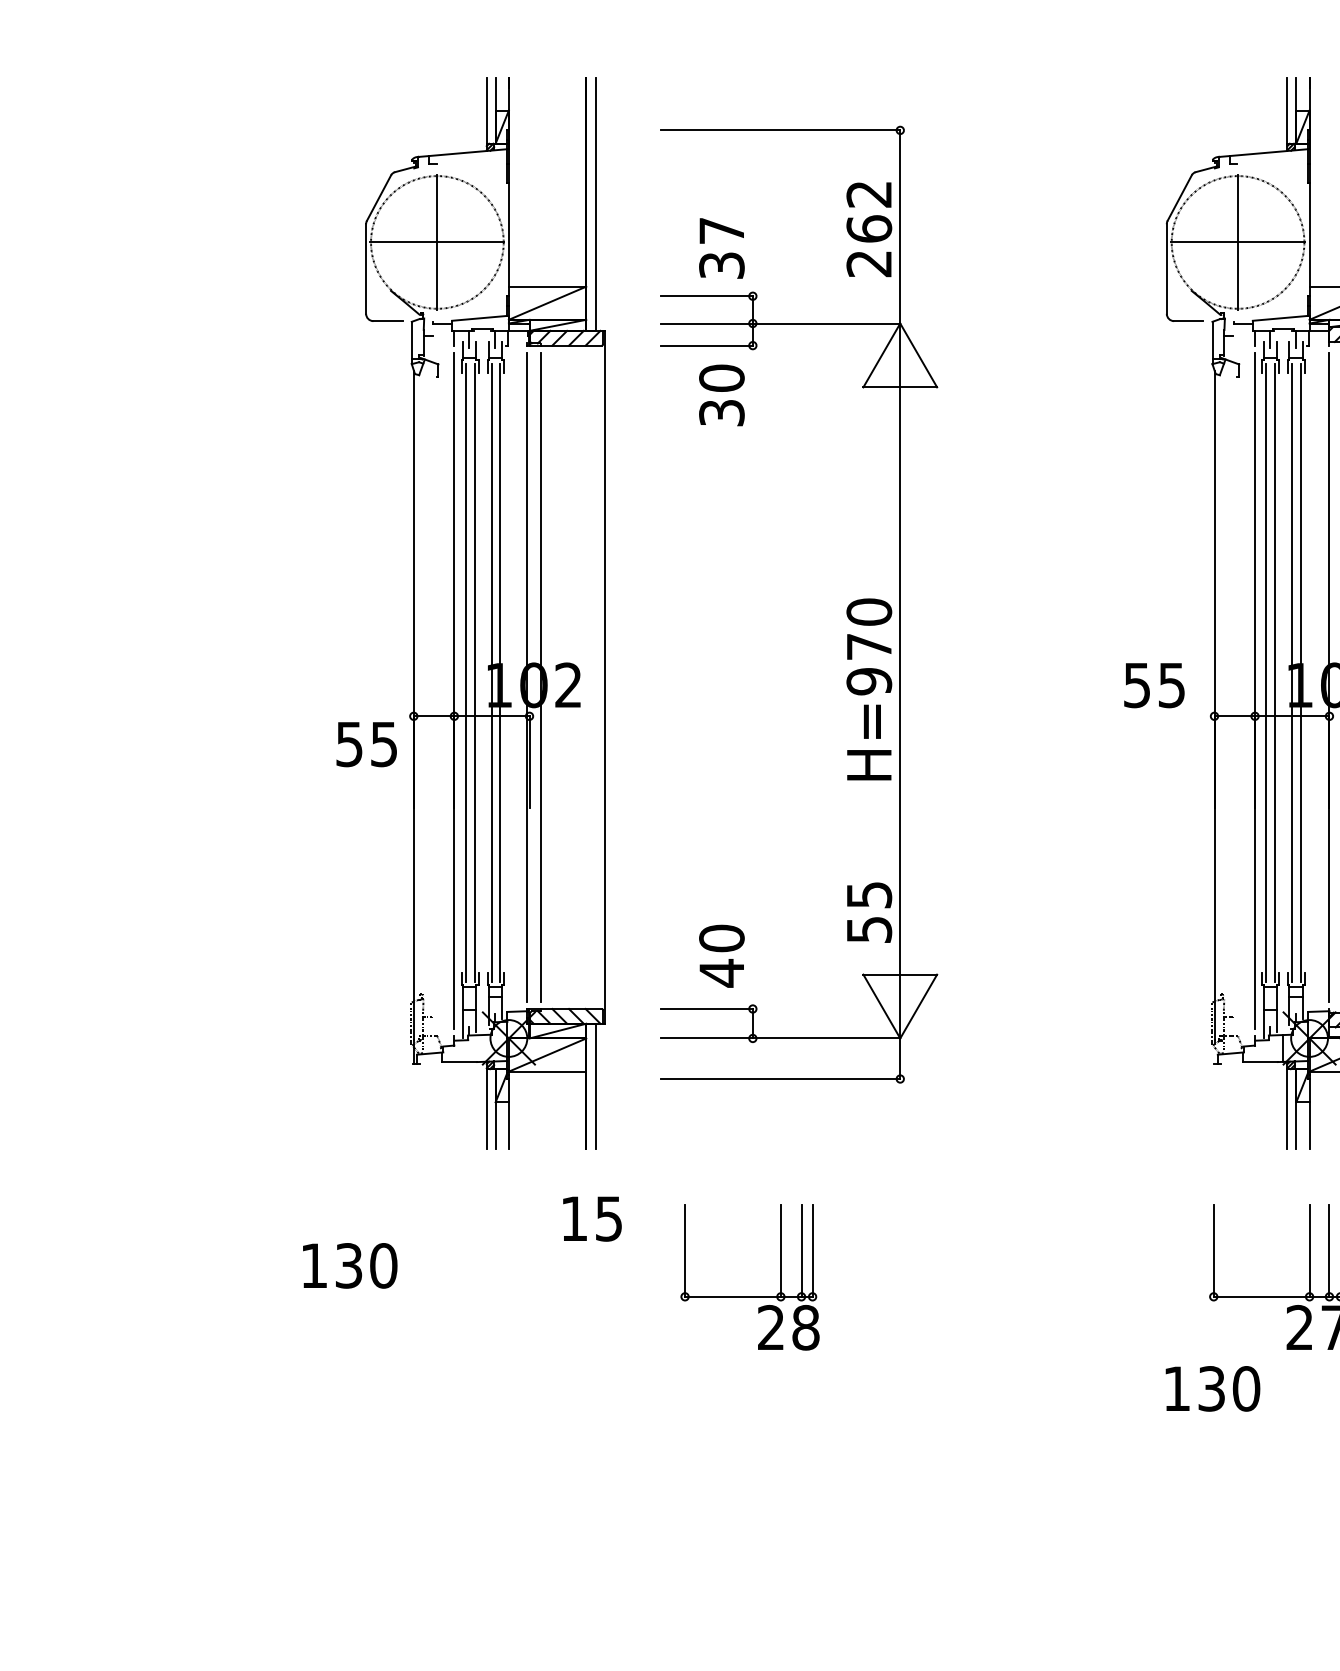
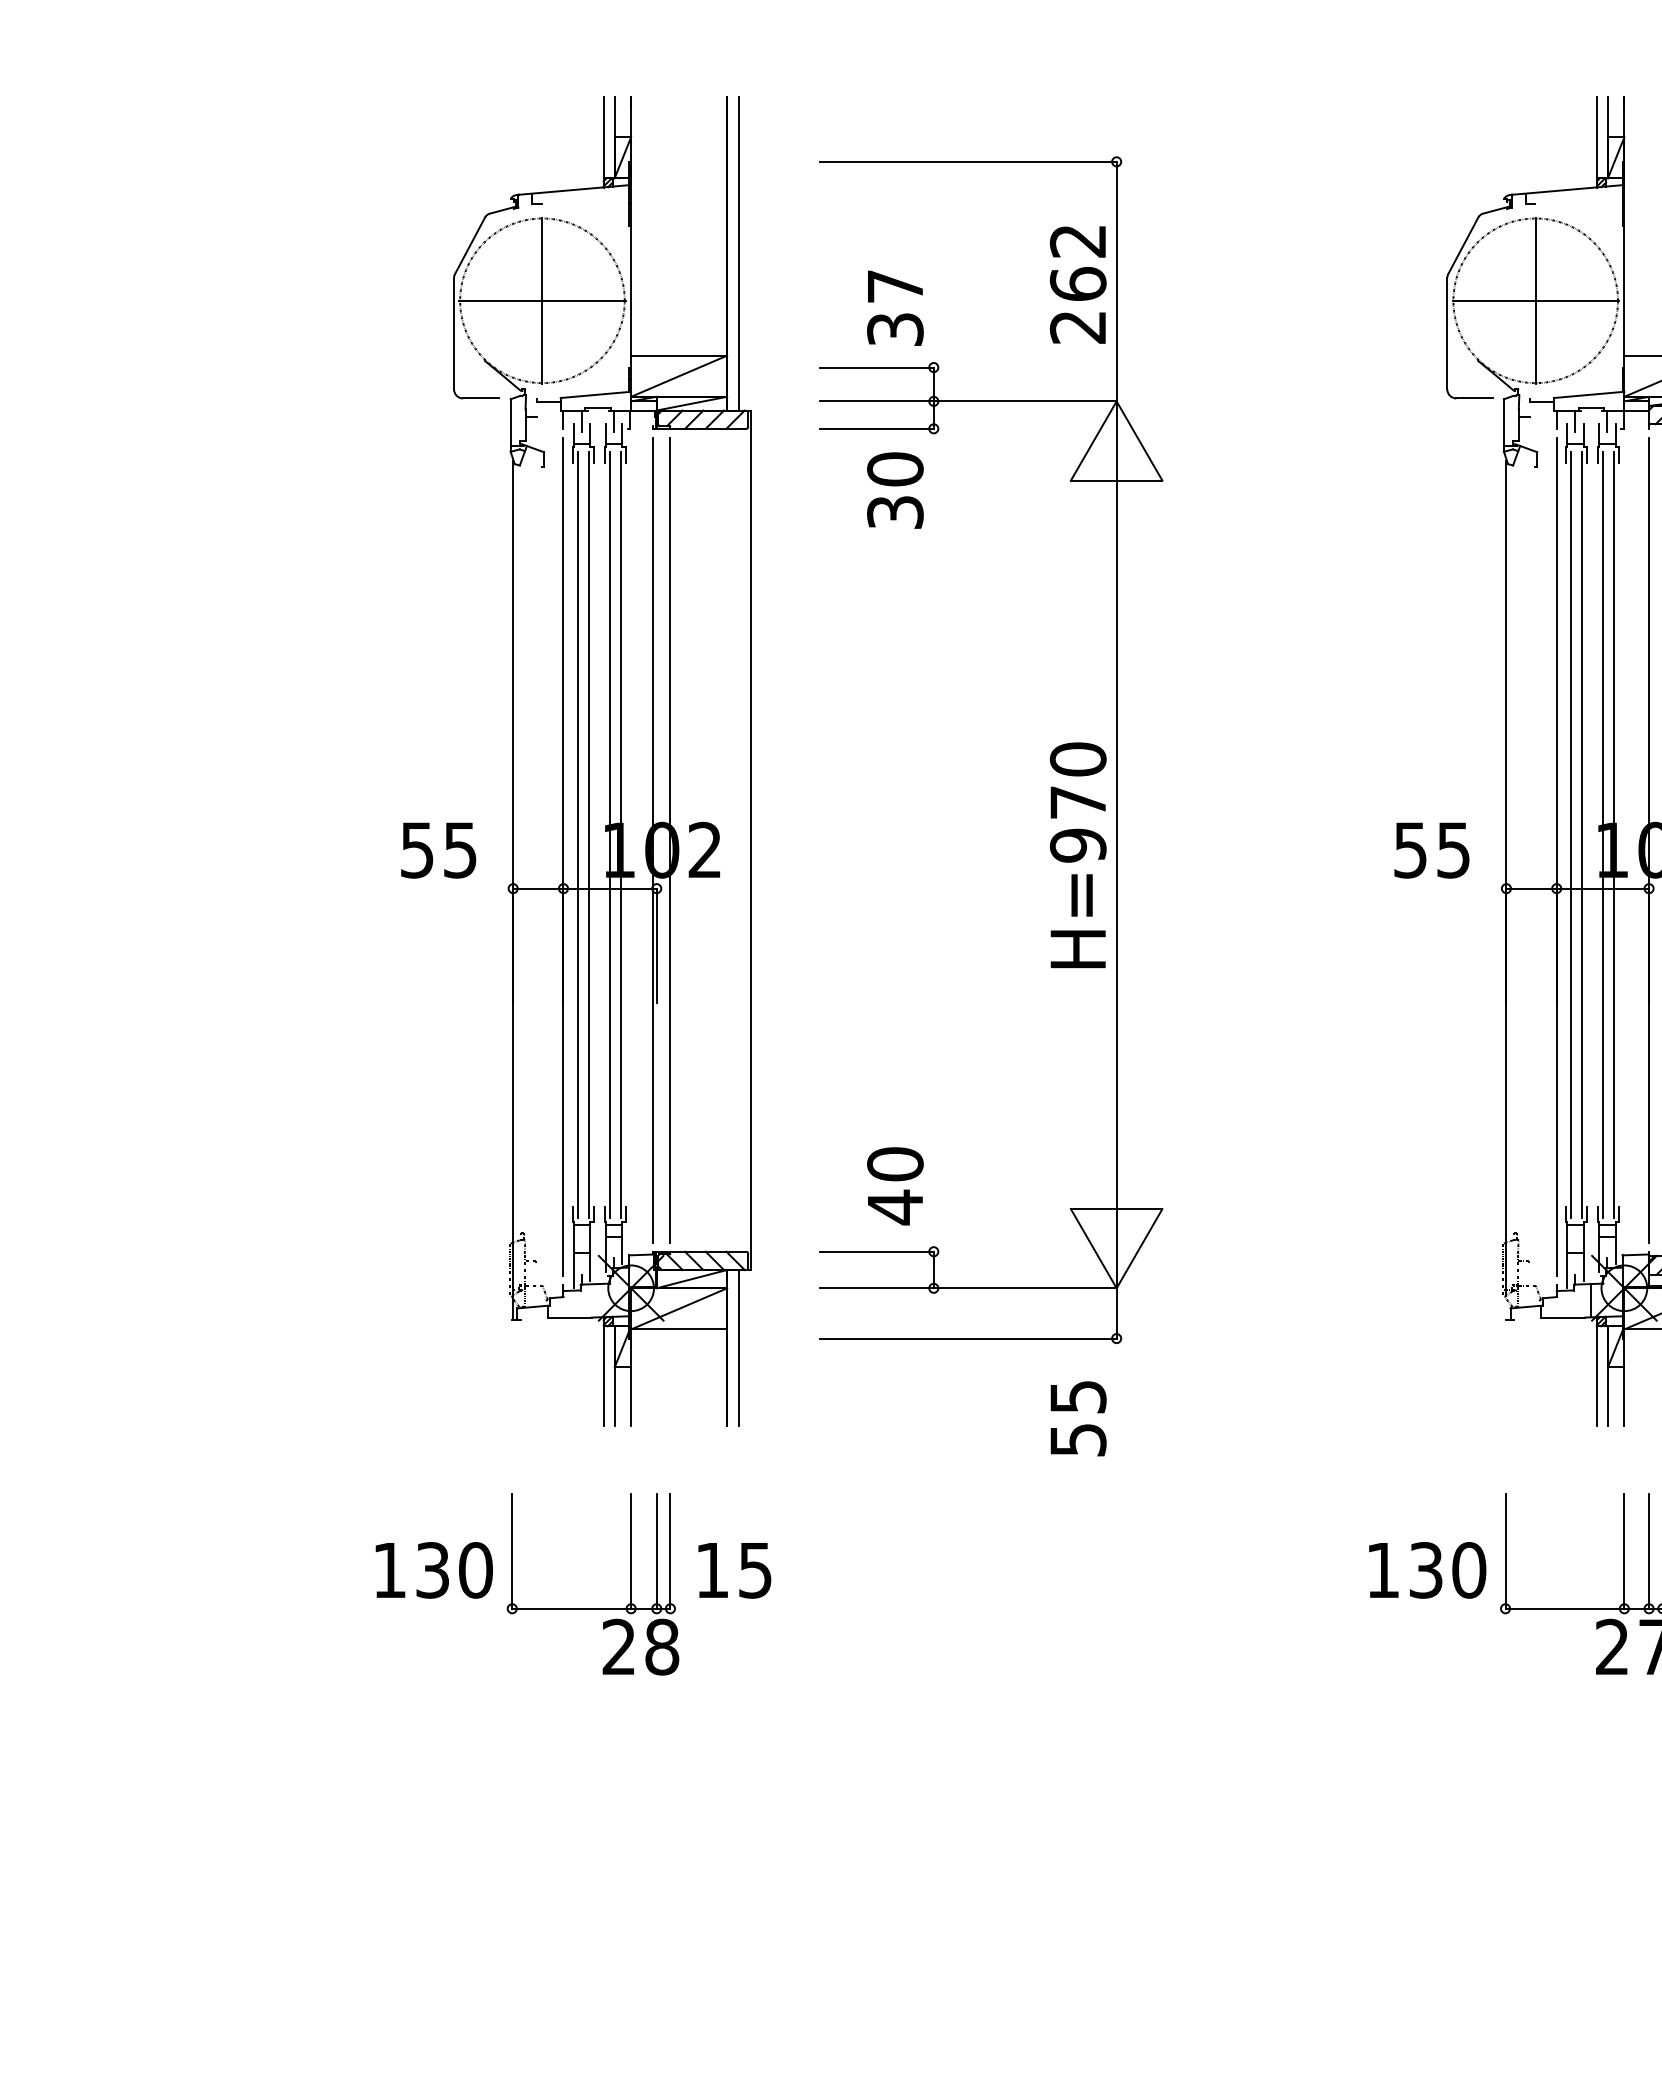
text: (366, 744) -> (438, 850), moved
text: (869, 912) -> (1078, 1418), moved
text: (592, 1218) -> (734, 1569), moved
part: (749, 1296) -> (592, 1608), moved
text: (1212, 1388) -> (1427, 1569), moved

